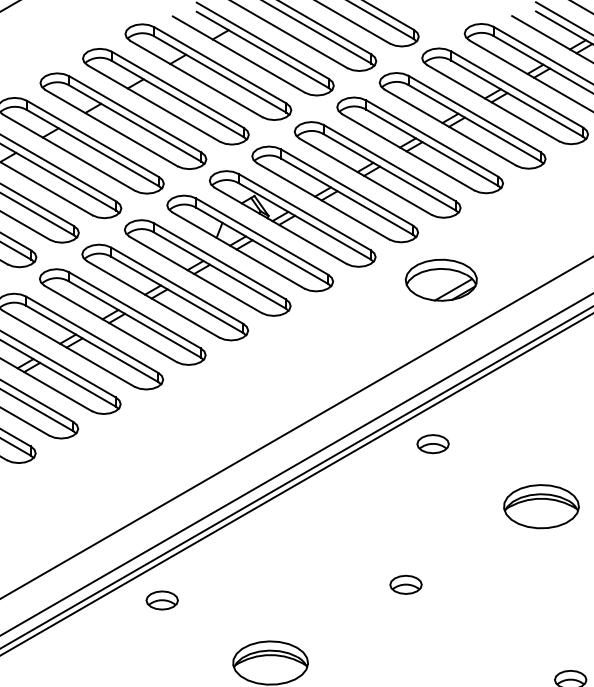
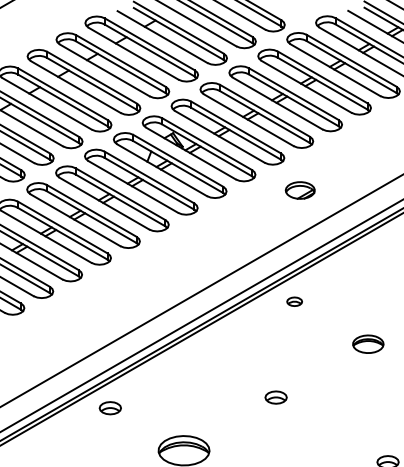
part: (441, 280) -> (300, 190), size x0.6
part: (433, 443) -> (294, 301), size x0.7
part: (541, 505) -> (368, 343), size x0.6

